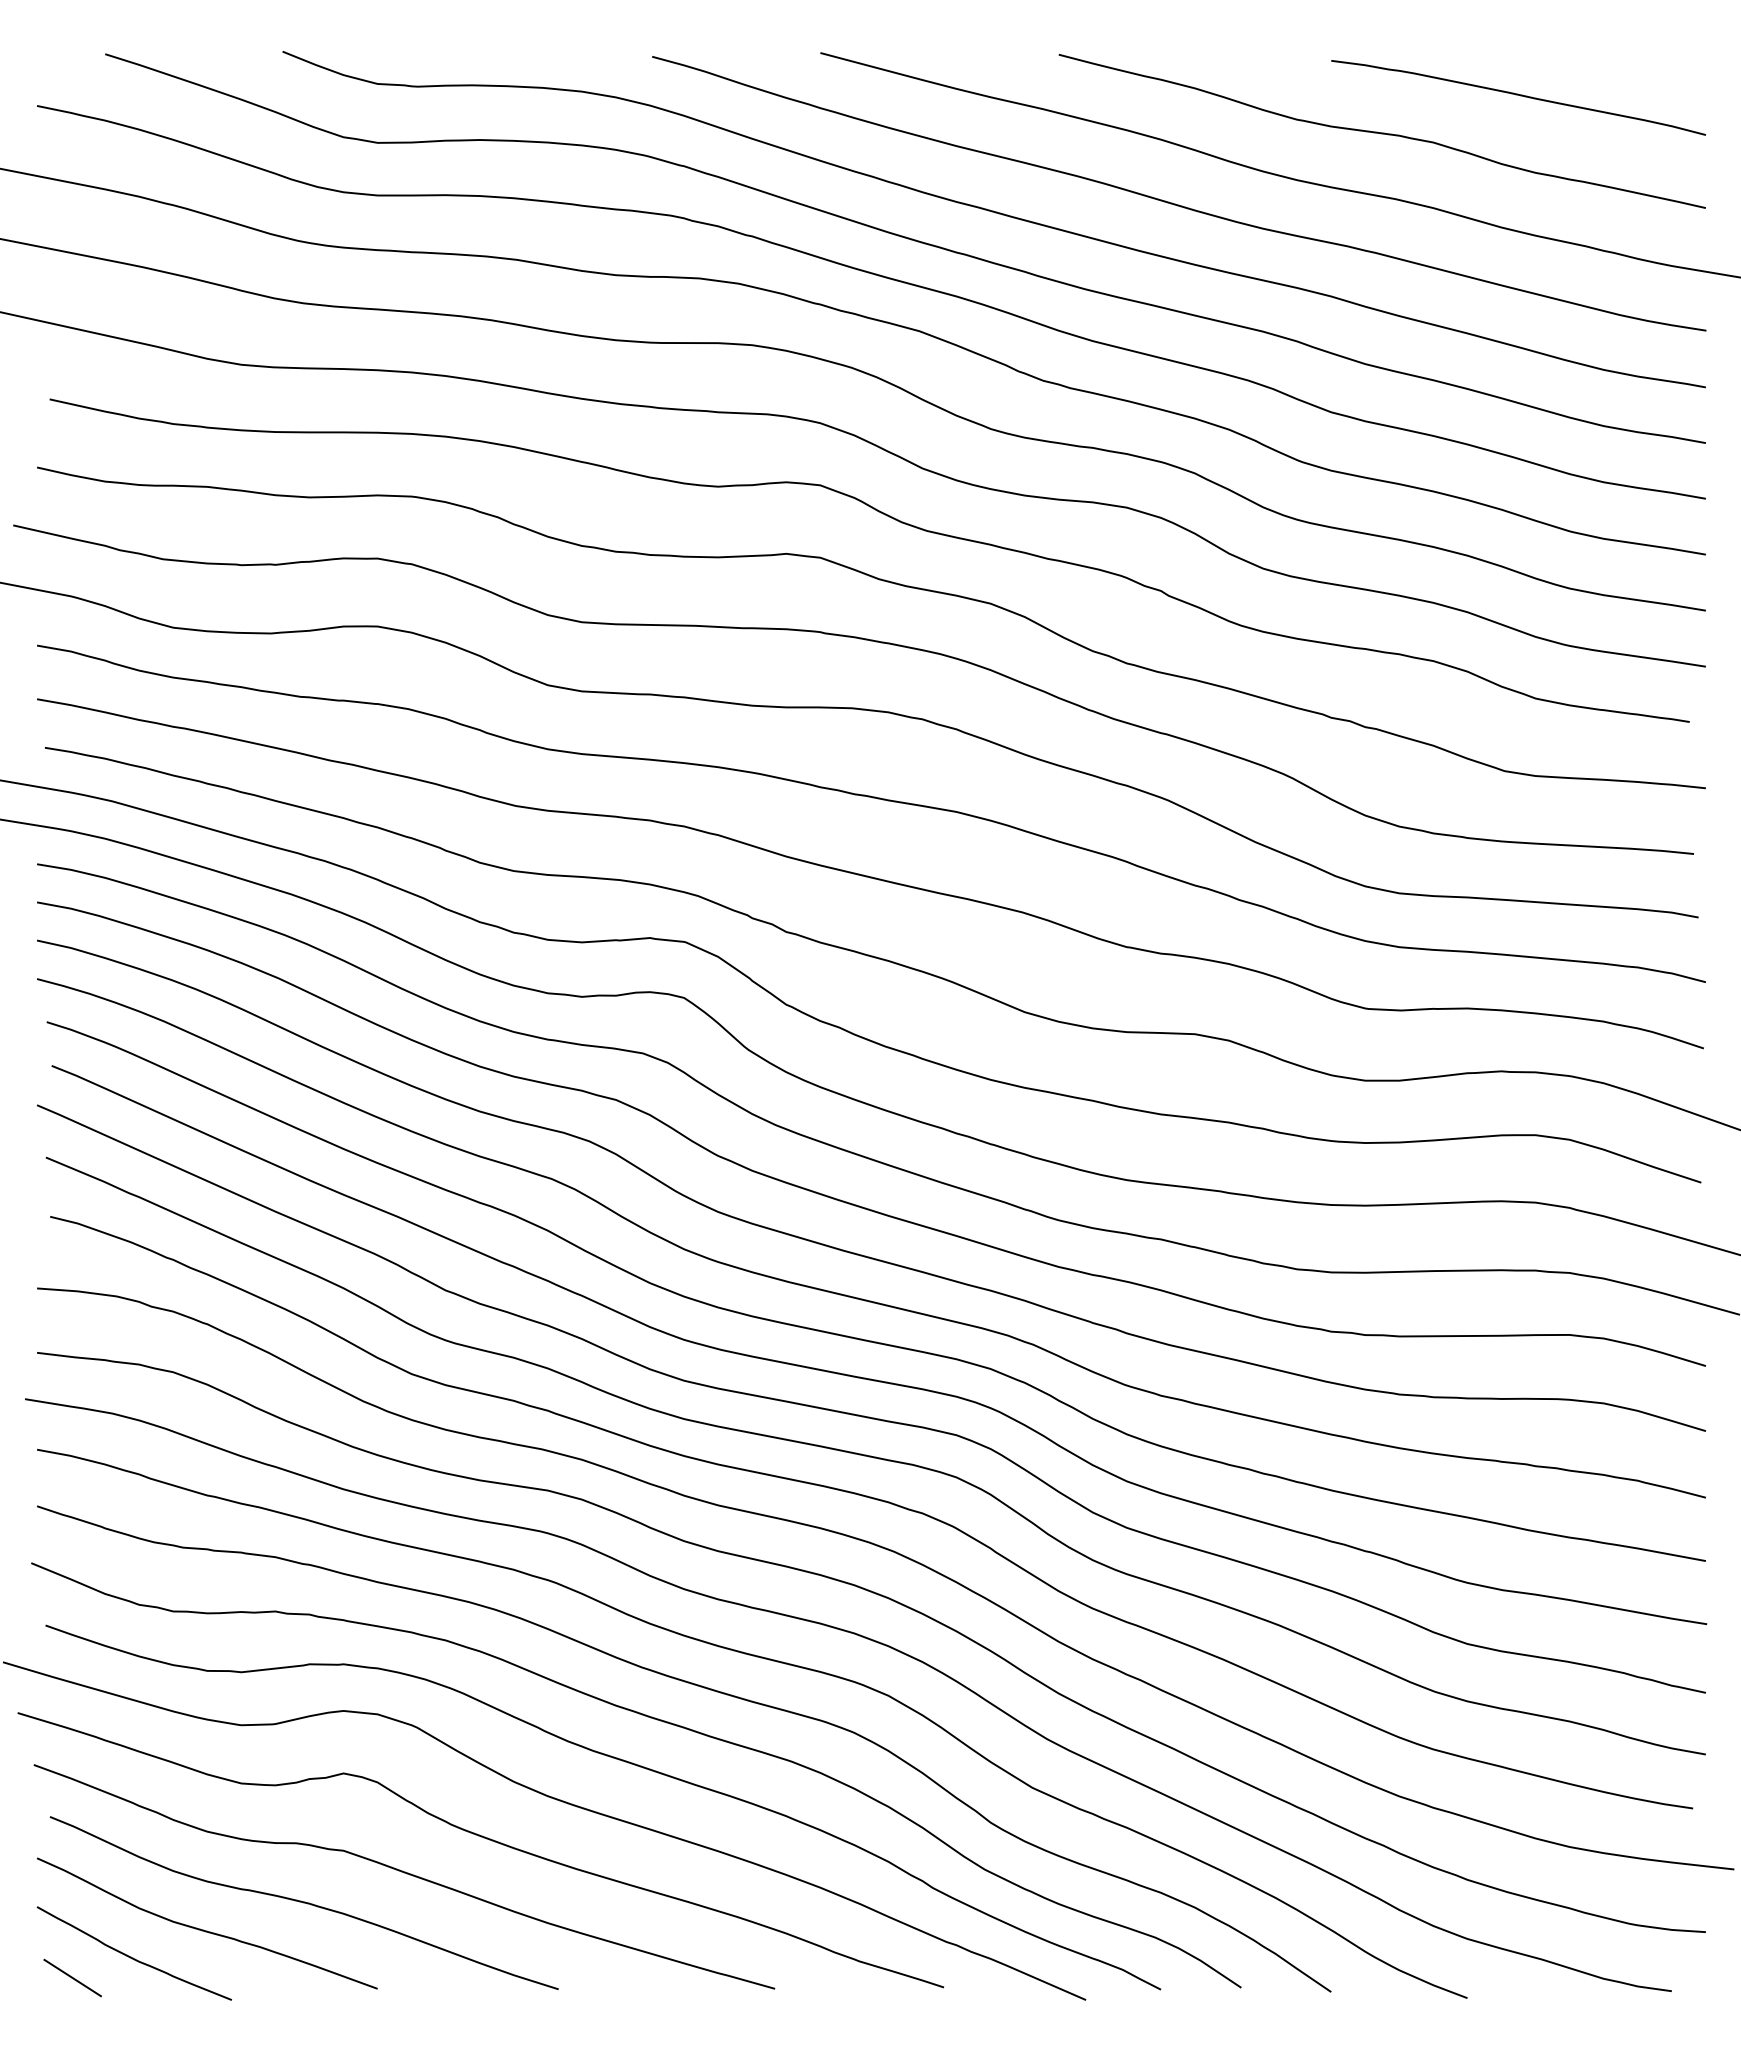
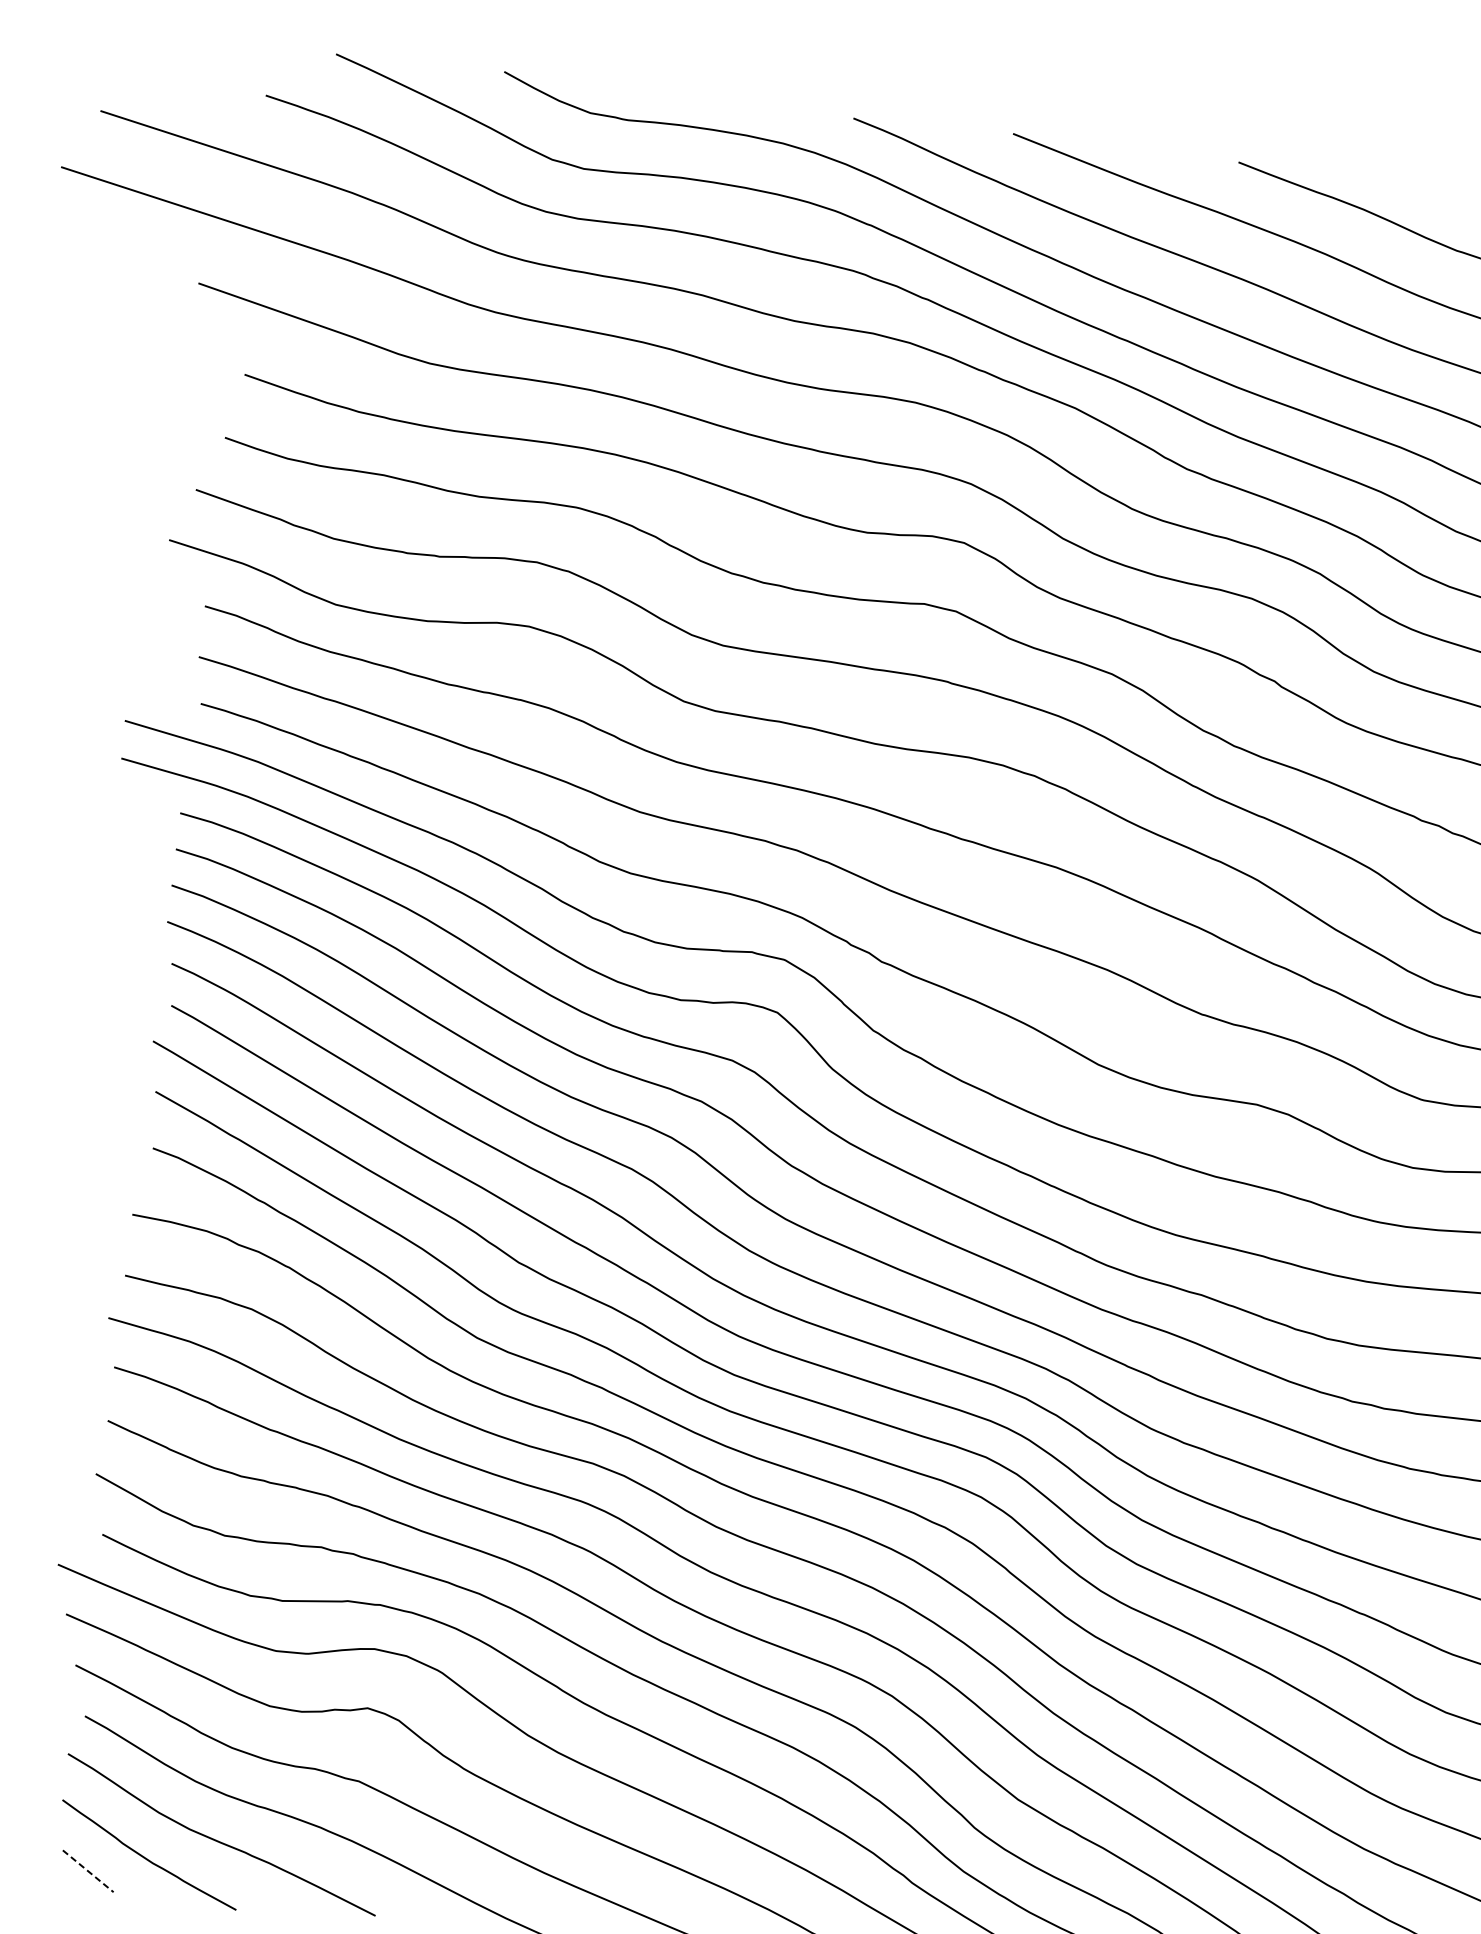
line: (72, 1978) -> (87, 1871), solid -> dashed

